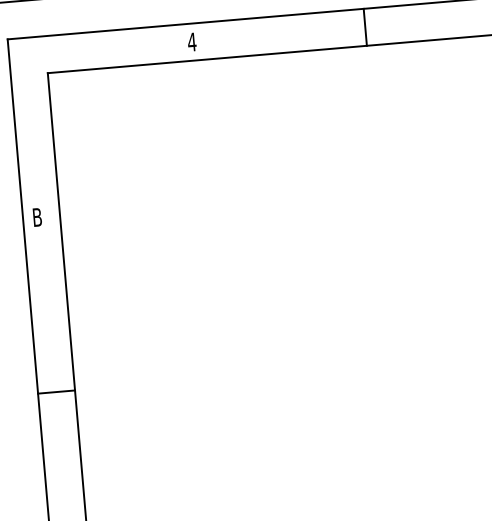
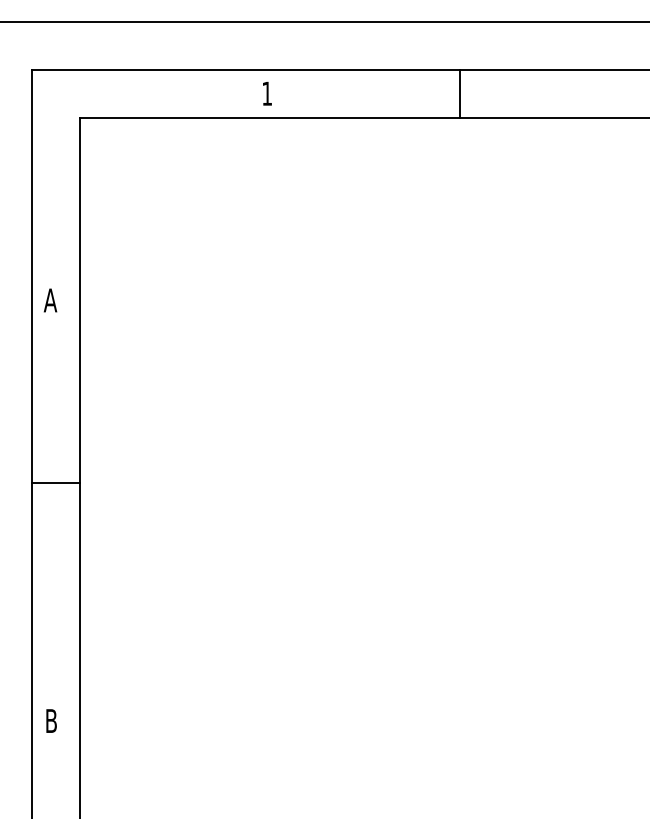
line: (364, 27) -> (459, 93), moved
text: (191, 42) -> (266, 93), 4 -> 1
text: (37, 217) -> (50, 300), B -> A
line: (56, 392) -> (55, 483), moved

